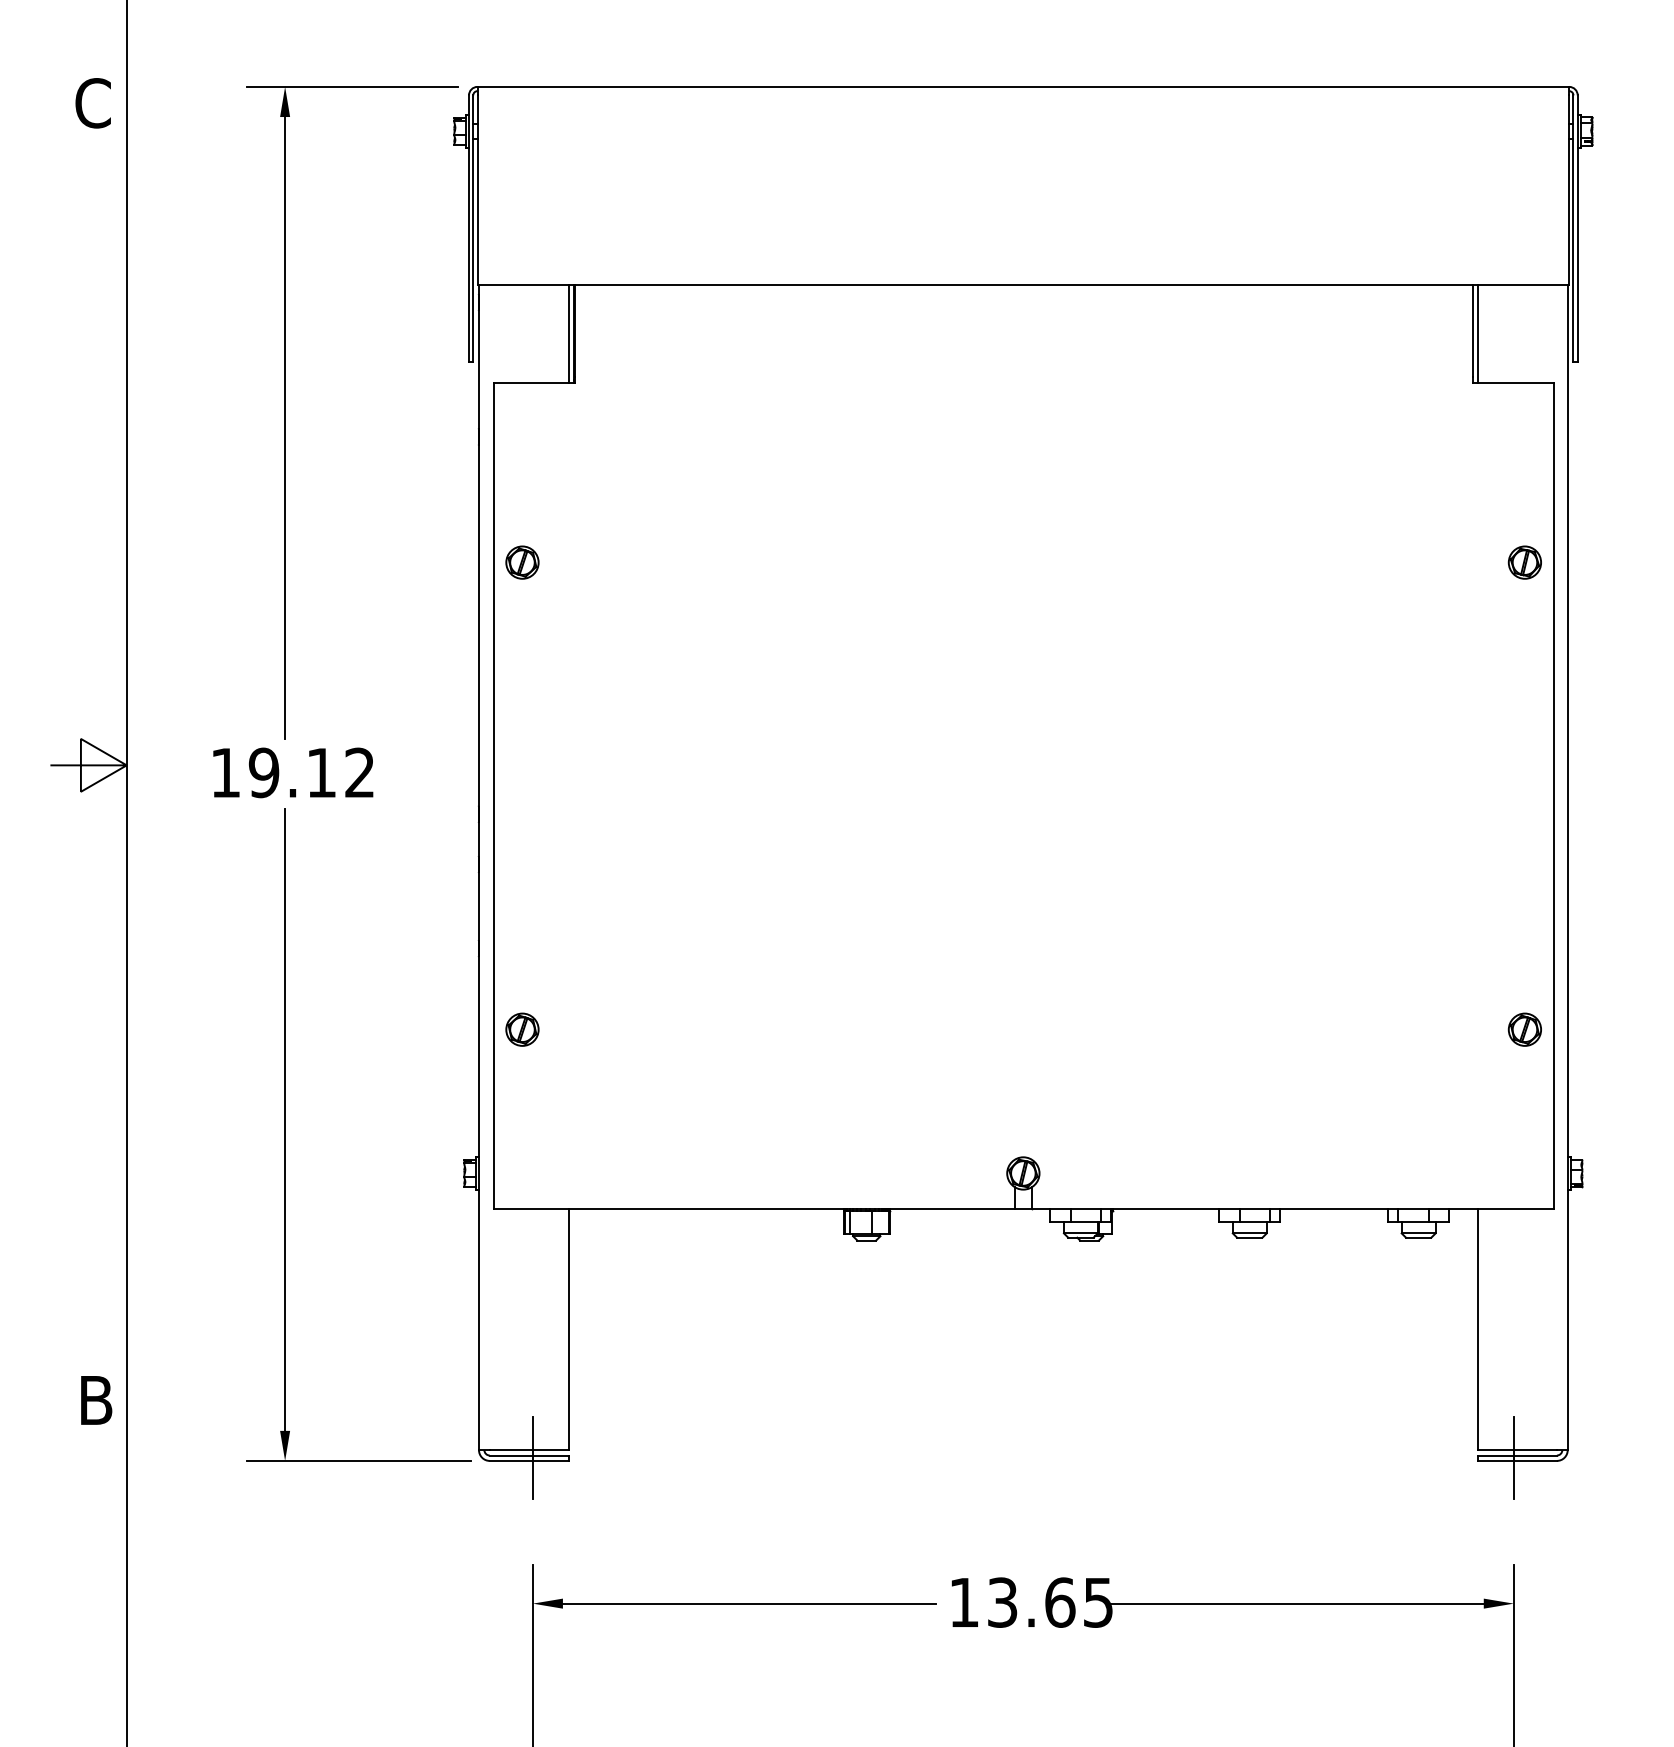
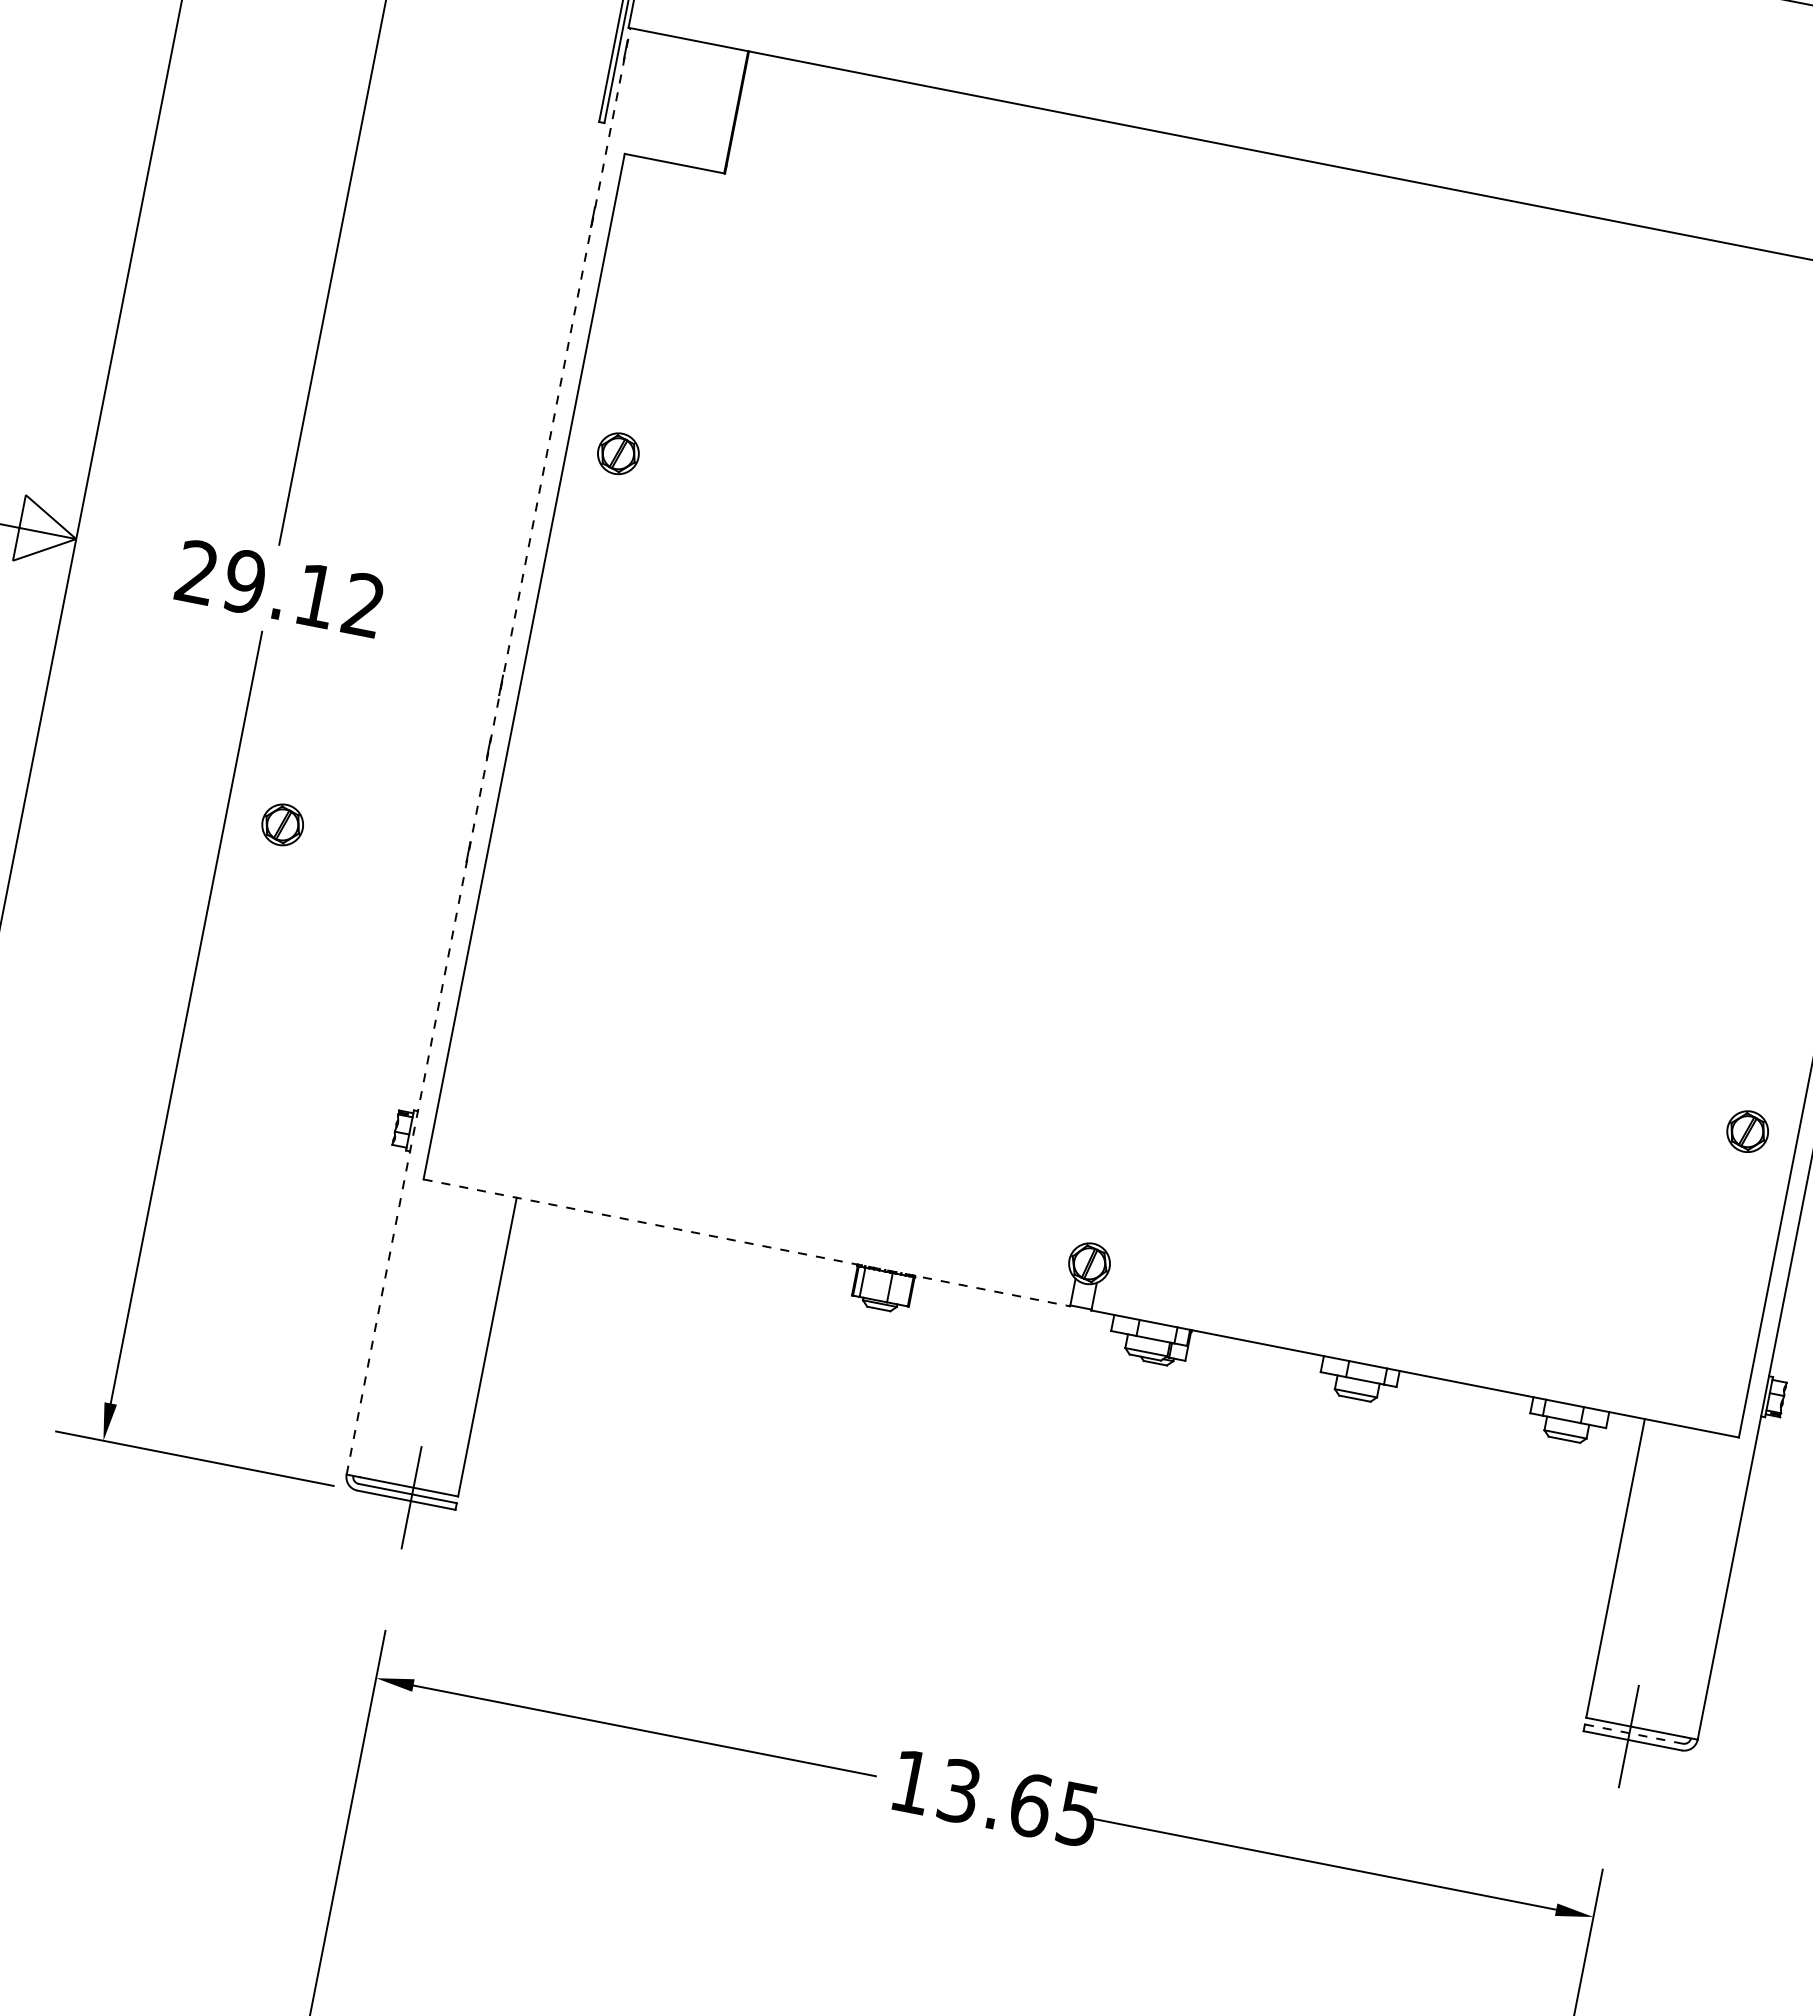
line: (568, 333) -> (729, 110), removed
part: (522, 562) -> (618, 453), moved
text: (225, 772) -> (197, 571), 19.12 -> 29.12
line: (479, 867) -> (489, 751), solid -> dashed
part: (522, 1029) -> (282, 824), moved
part: (1524, 1029) -> (1747, 1131), moved
line: (754, 1209) -> (747, 1243), solid -> dashed
line: (1517, 1455) -> (1634, 1734), solid -> dashed

